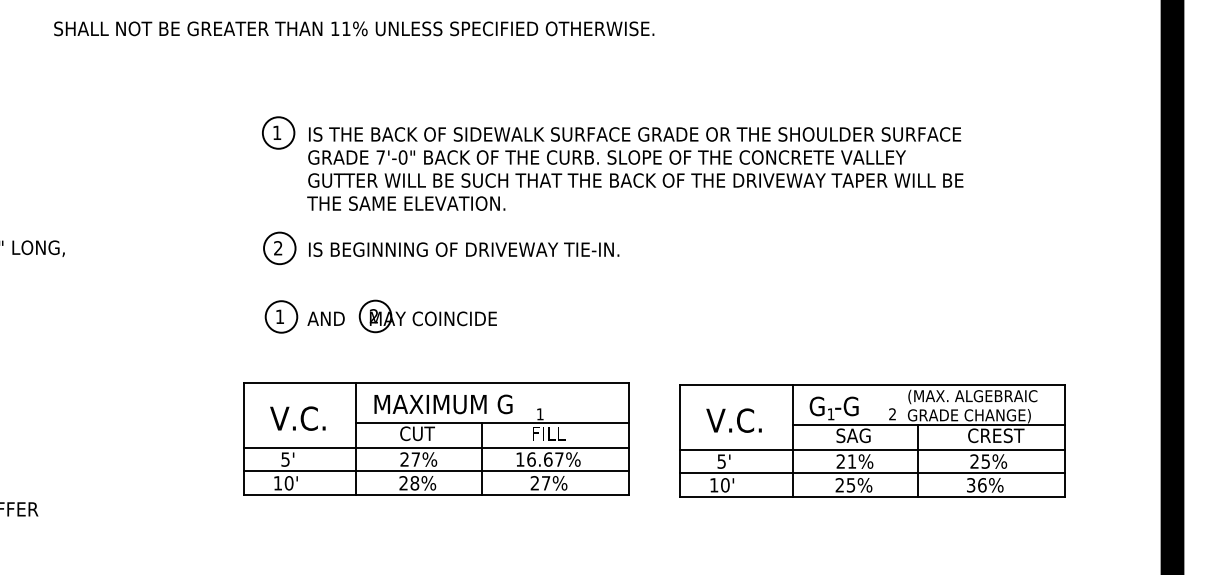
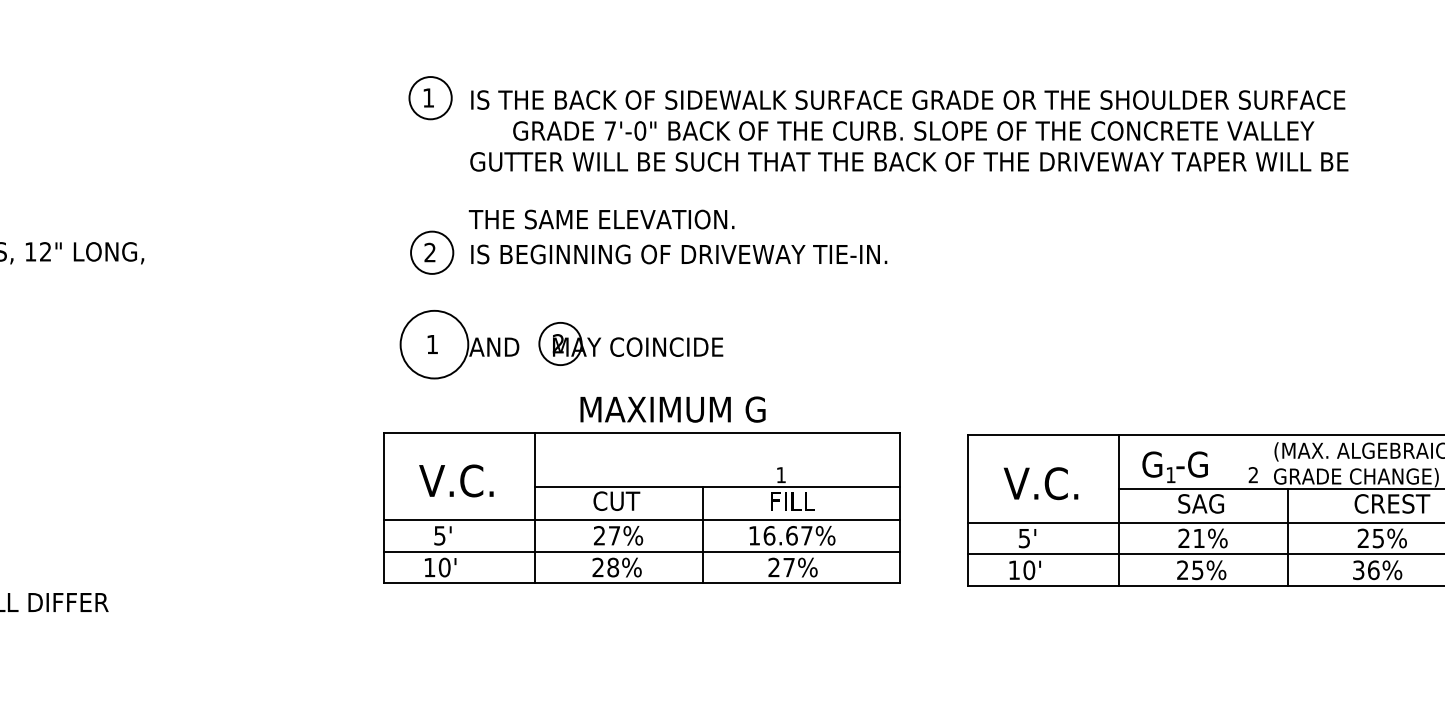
text: (606, 157) -> (912, 130), moved
text: (406, 203) -> (601, 219), moved
circle: (281, 316) -> (434, 344), size x1.6
text: (443, 404) -> (673, 409), moved

